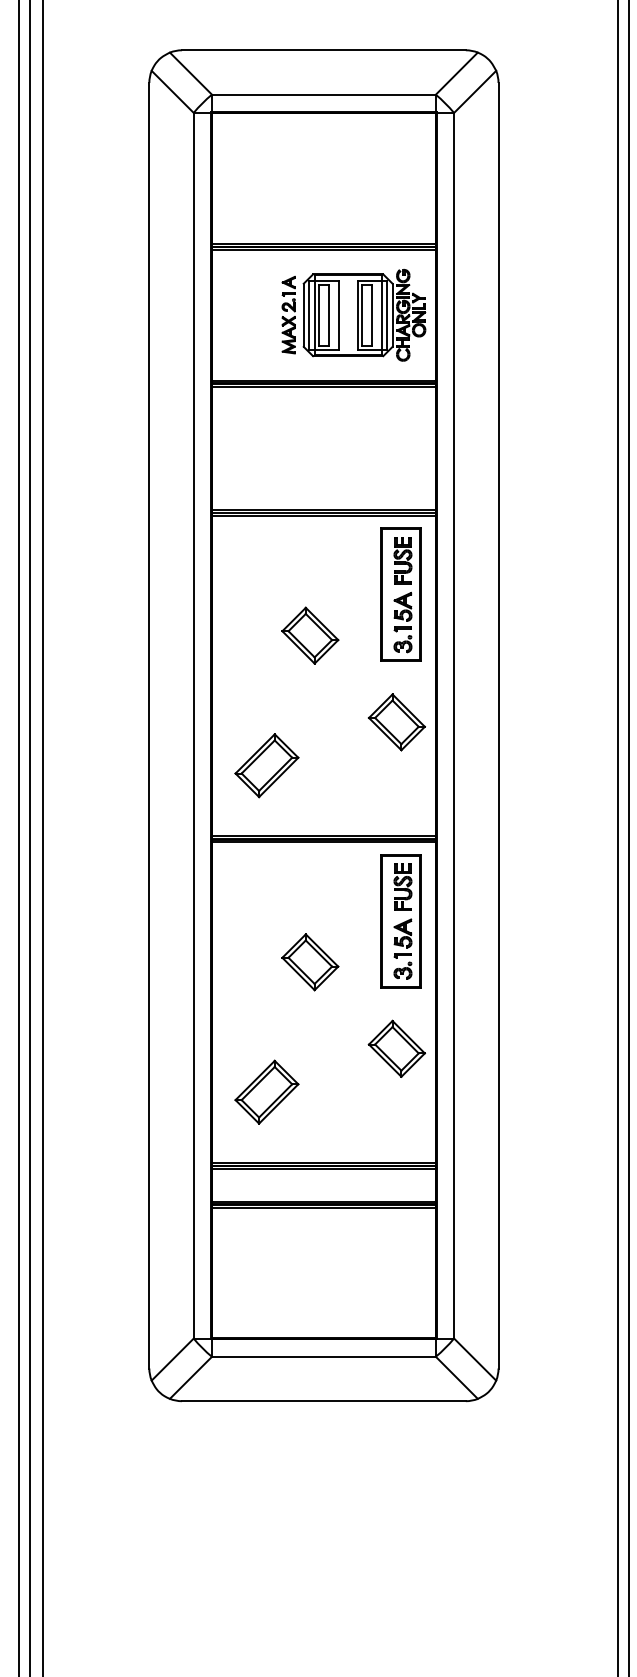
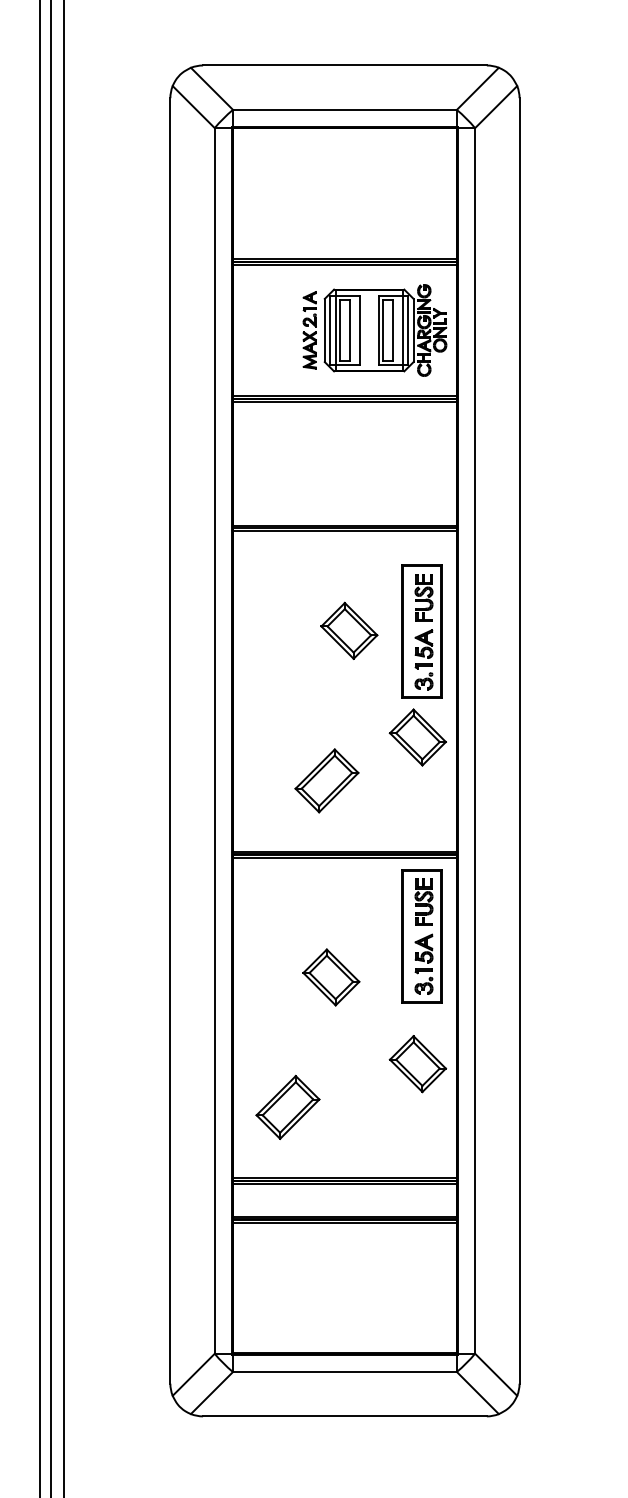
part: (400, 594) -> (421, 631), moved
part: (310, 635) -> (349, 630), moved
part: (266, 765) -> (326, 780), moved

